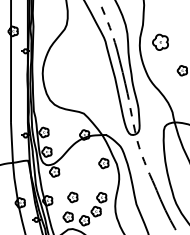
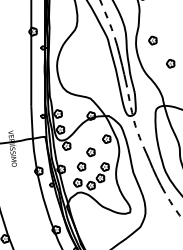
part: (160, 42) -> (152, 40), size x0.62
part: (83, 179) -> (90, 152), added

